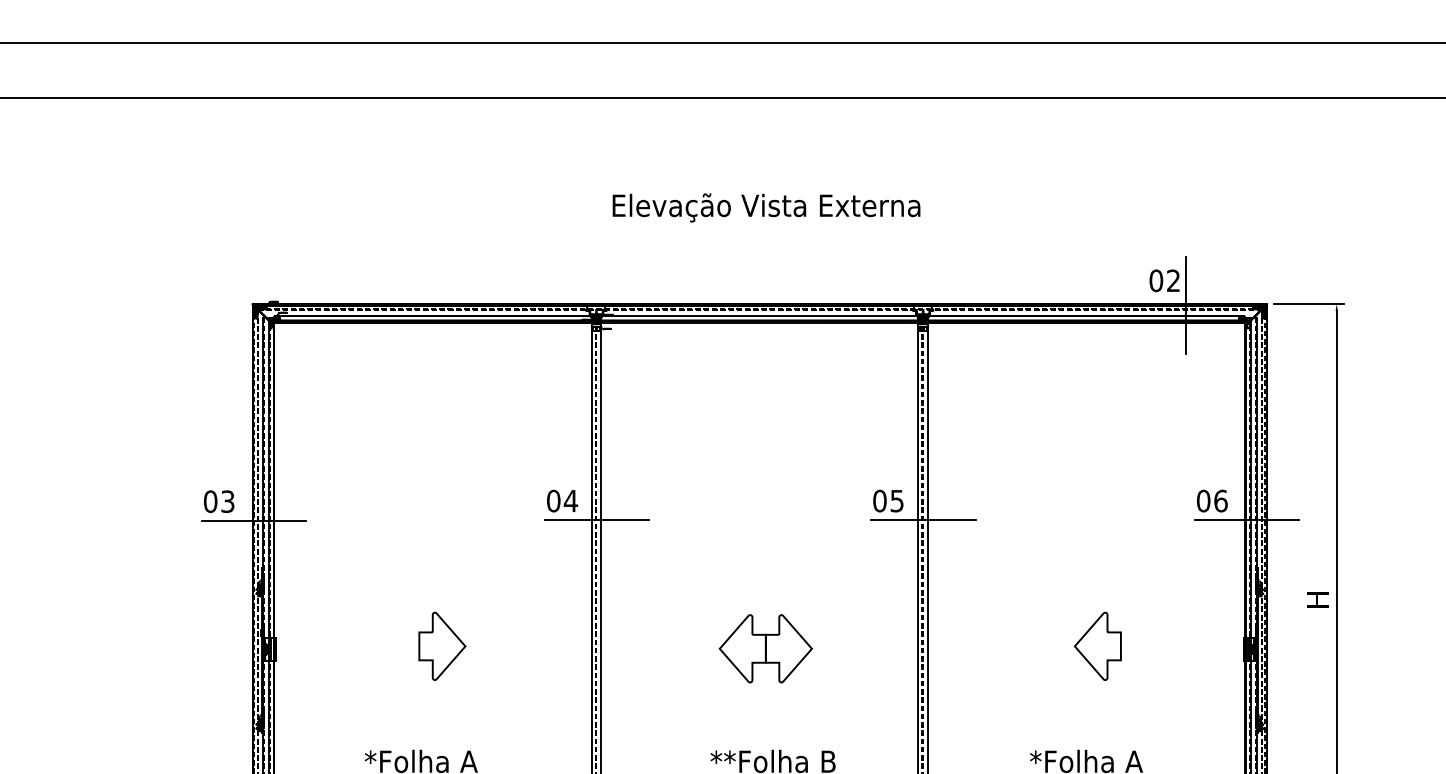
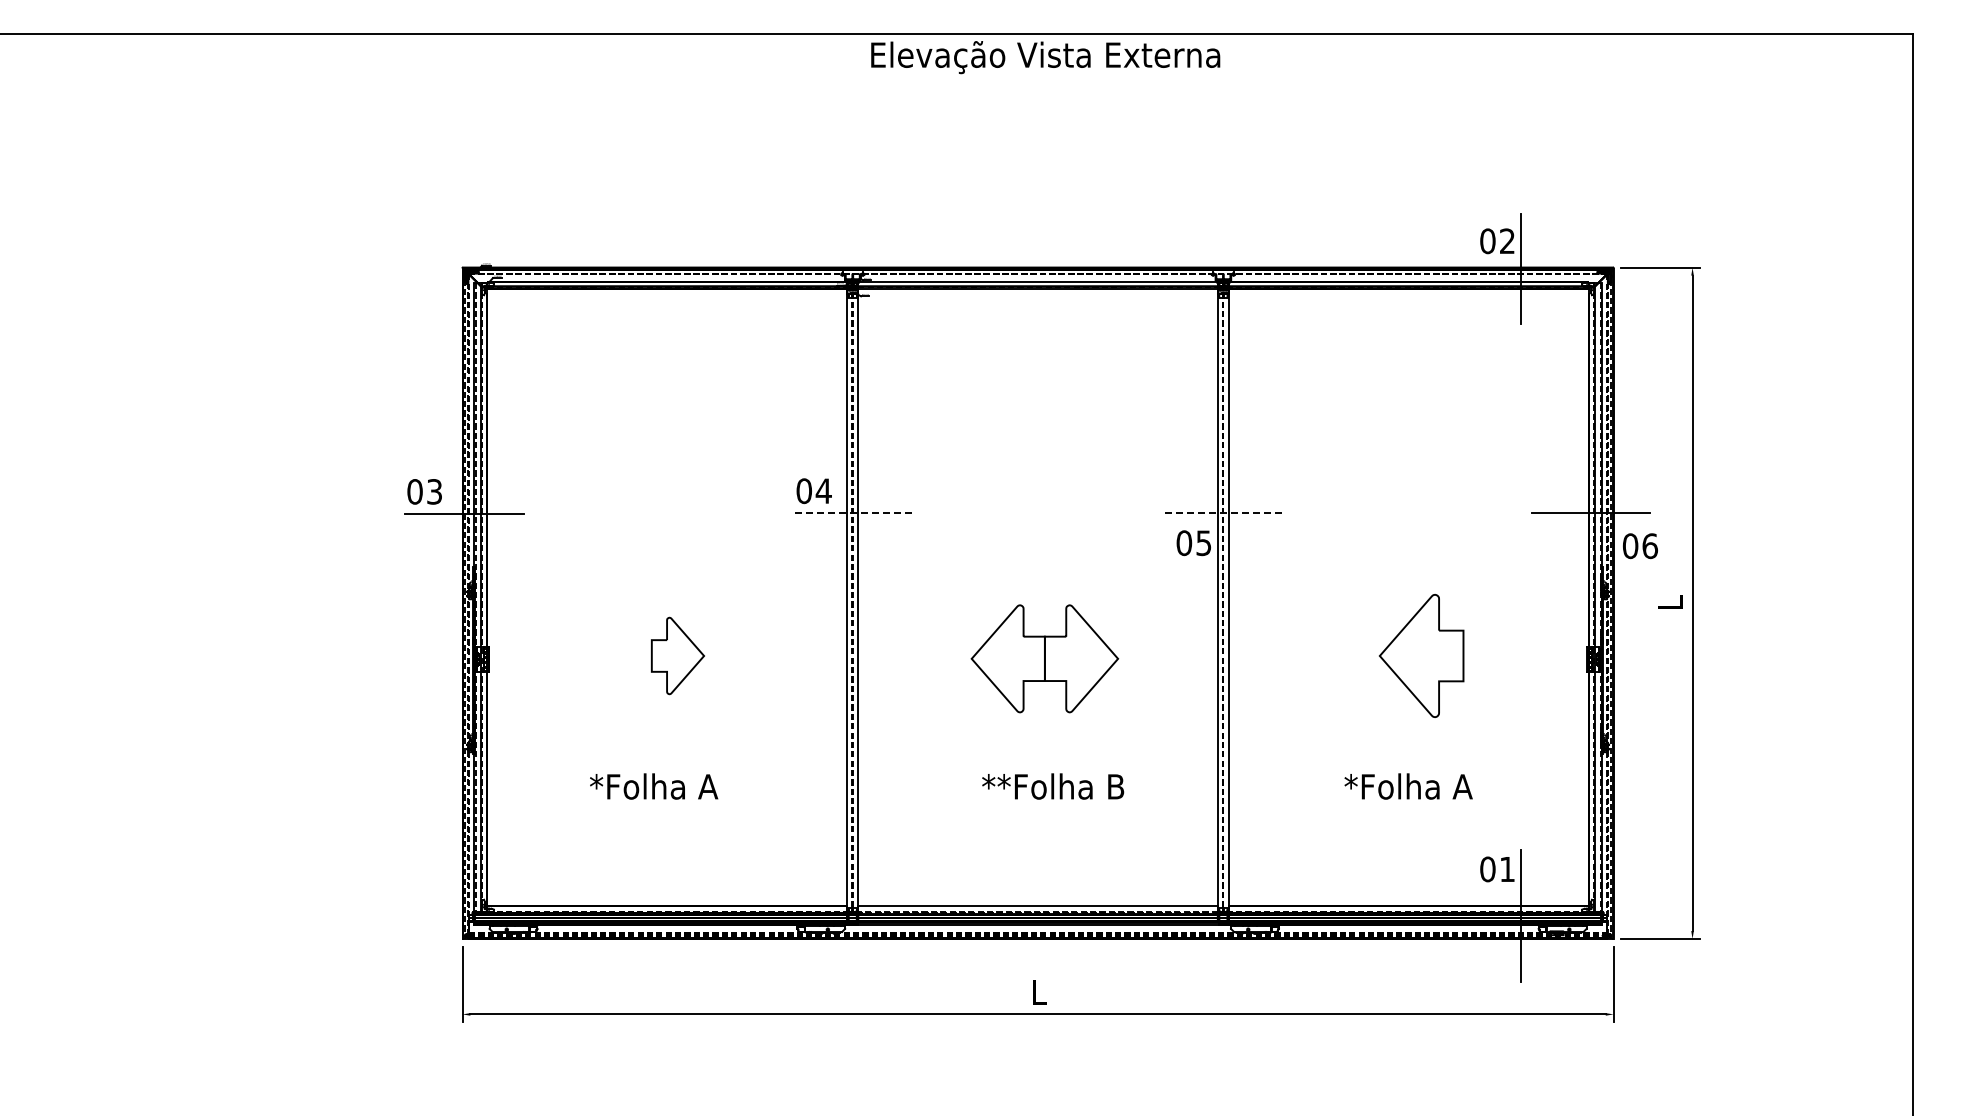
text: (766, 207) -> (1045, 57), moved
text: (888, 501) -> (1193, 543), moved
text: (1212, 501) -> (1640, 546), moved
line: (598, 520) -> (854, 513), solid -> dashed
line: (924, 520) -> (1224, 513), solid -> dashed
text: (1317, 600) -> (1670, 603), H -> L
part: (1097, 645) -> (1421, 655), size x1.6
part: (765, 648) -> (1044, 658), size x1.4

